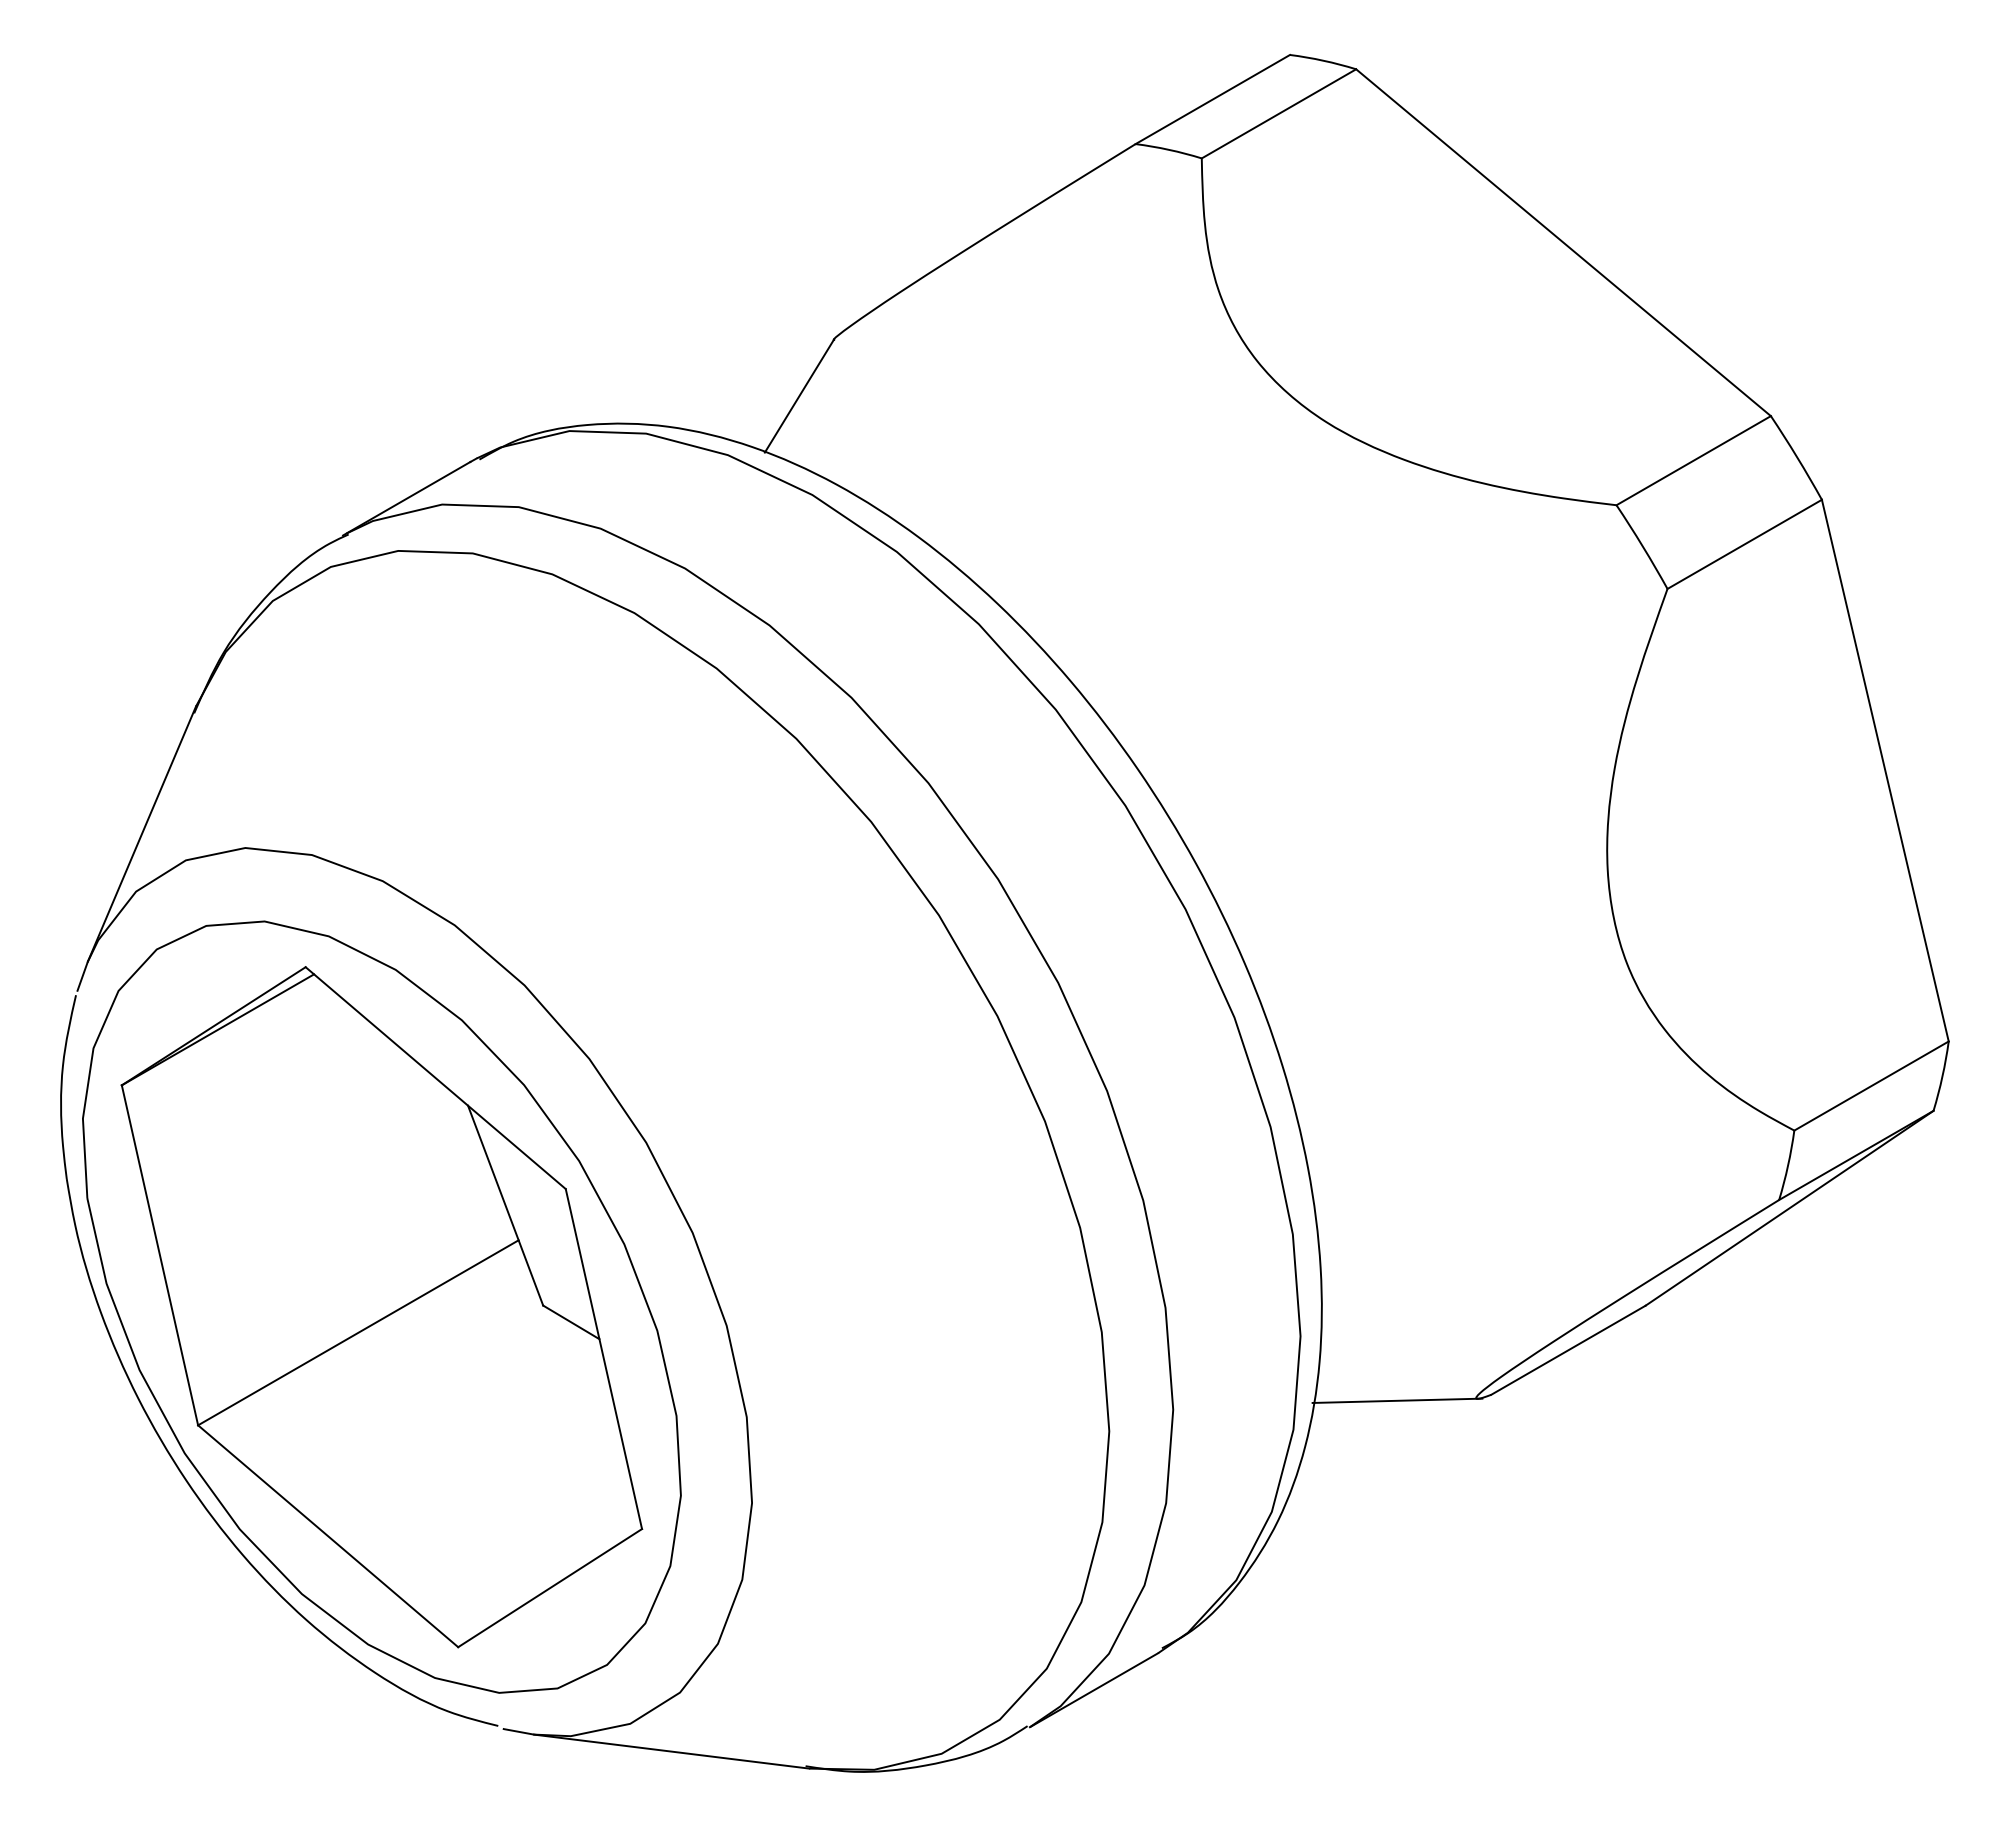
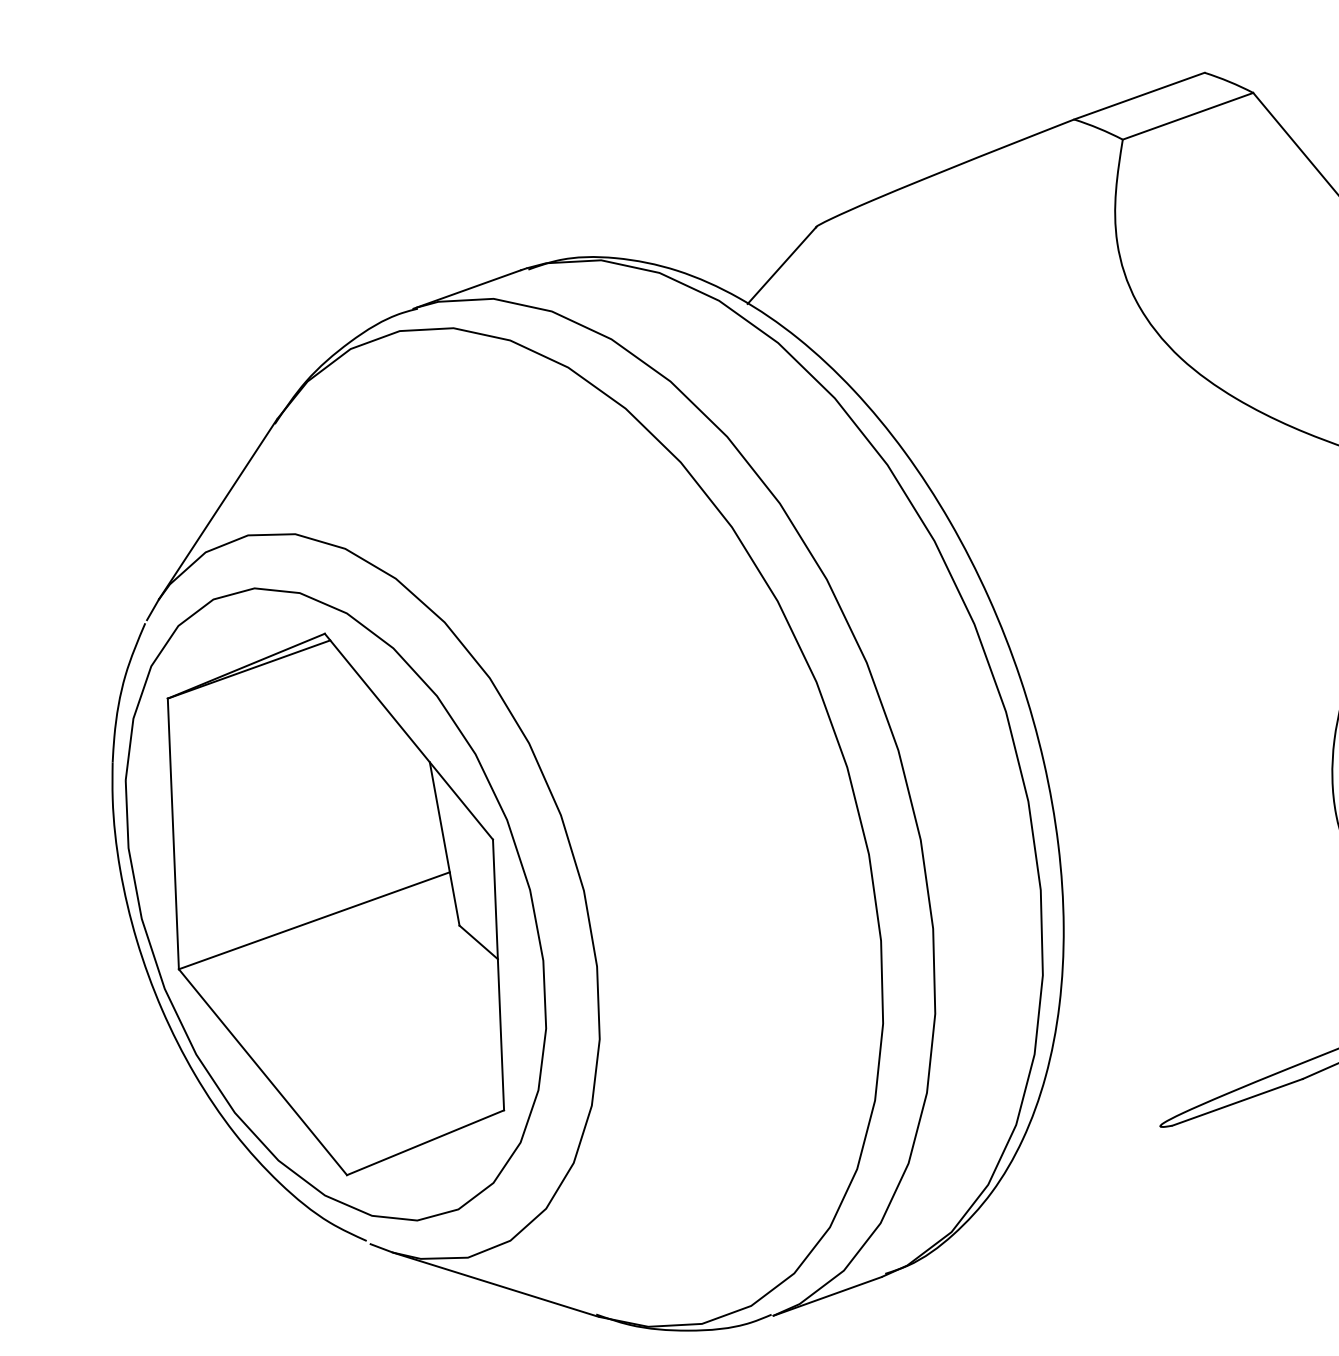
line: (1397, 1400) -> (1099, 1117), removed

